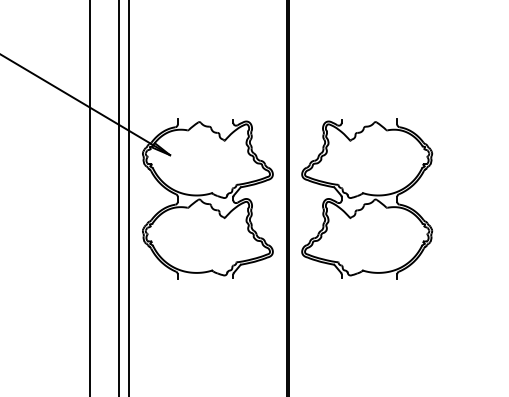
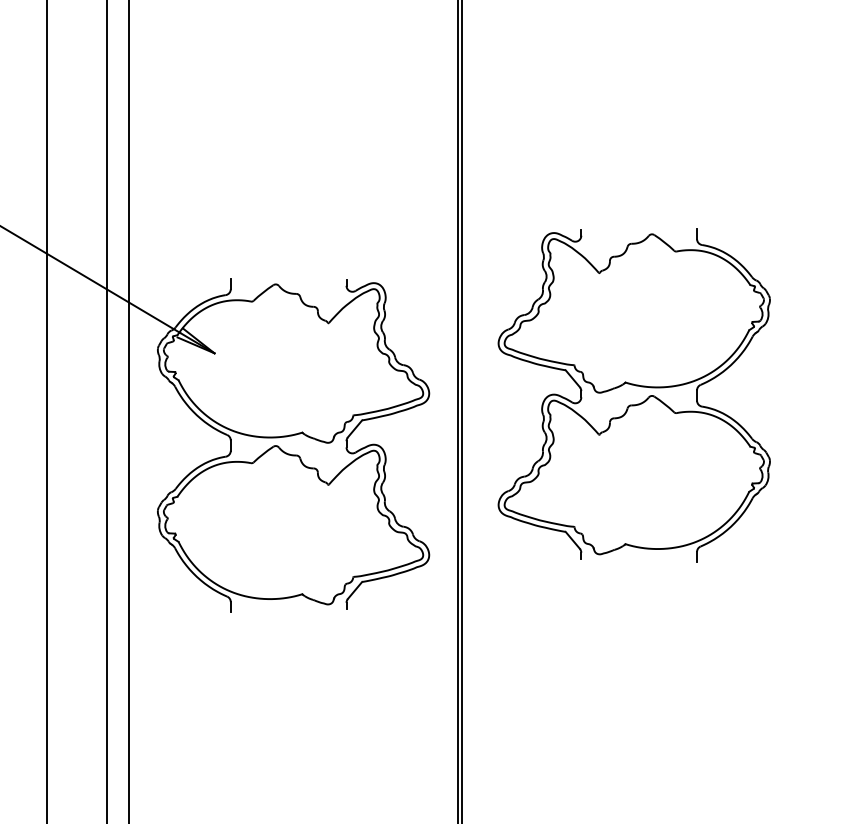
part: (367, 198) -> (635, 393), moved

